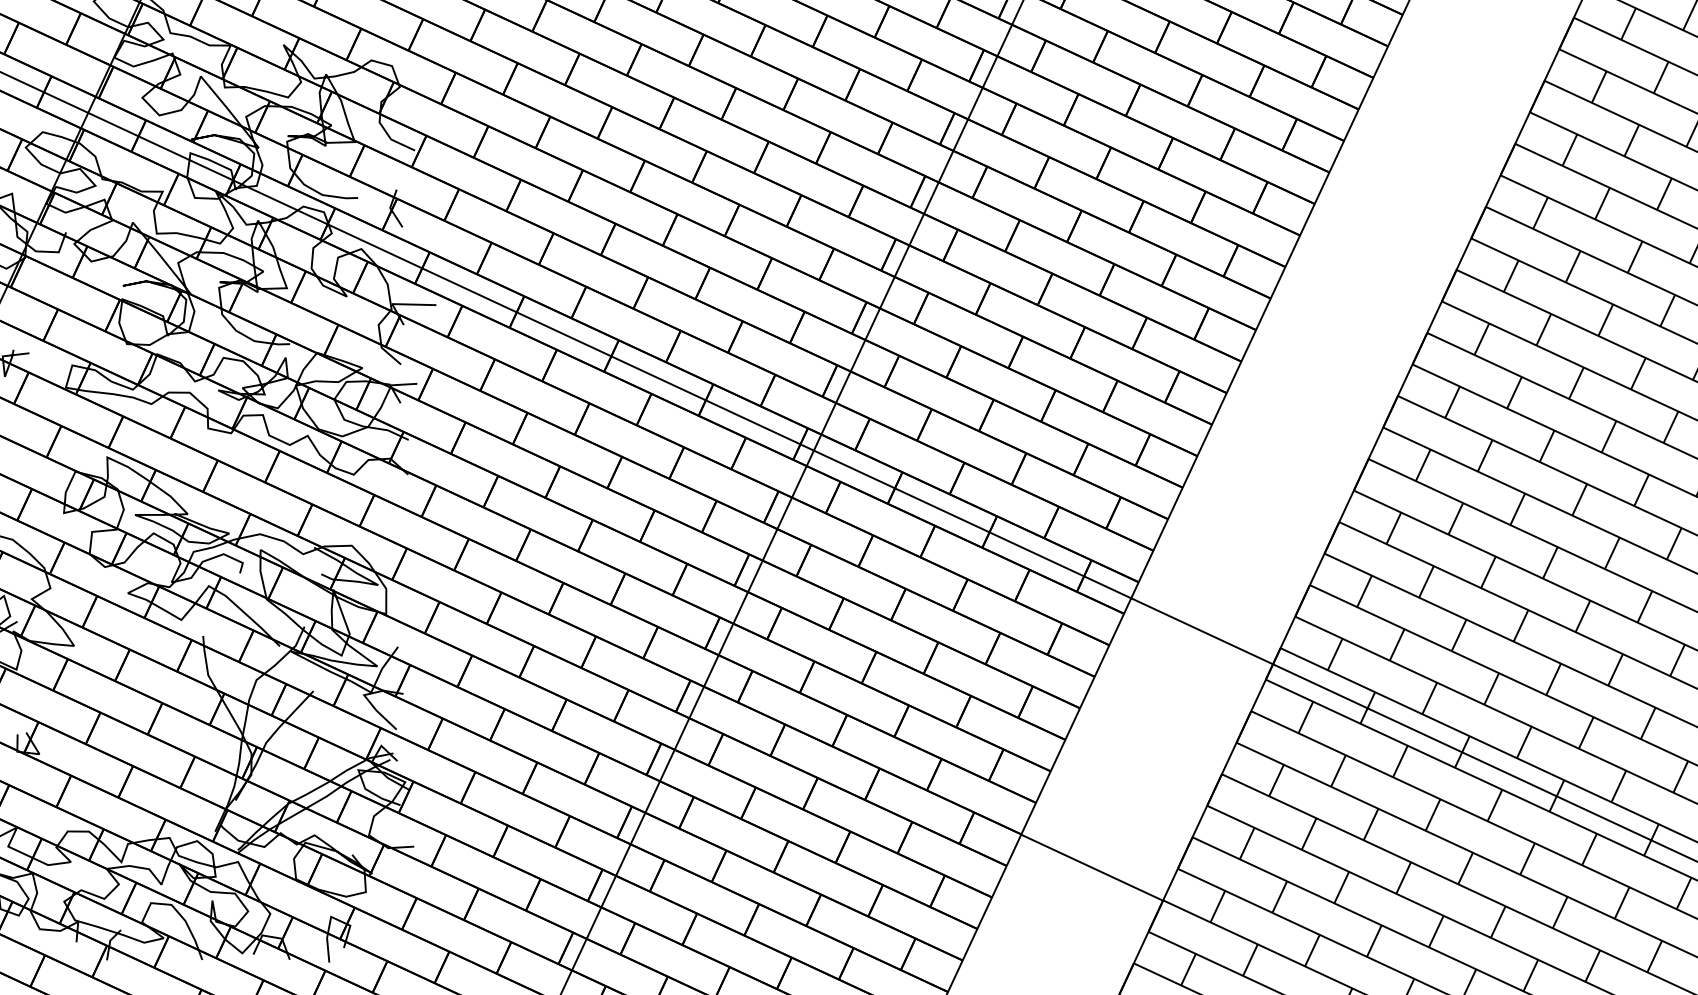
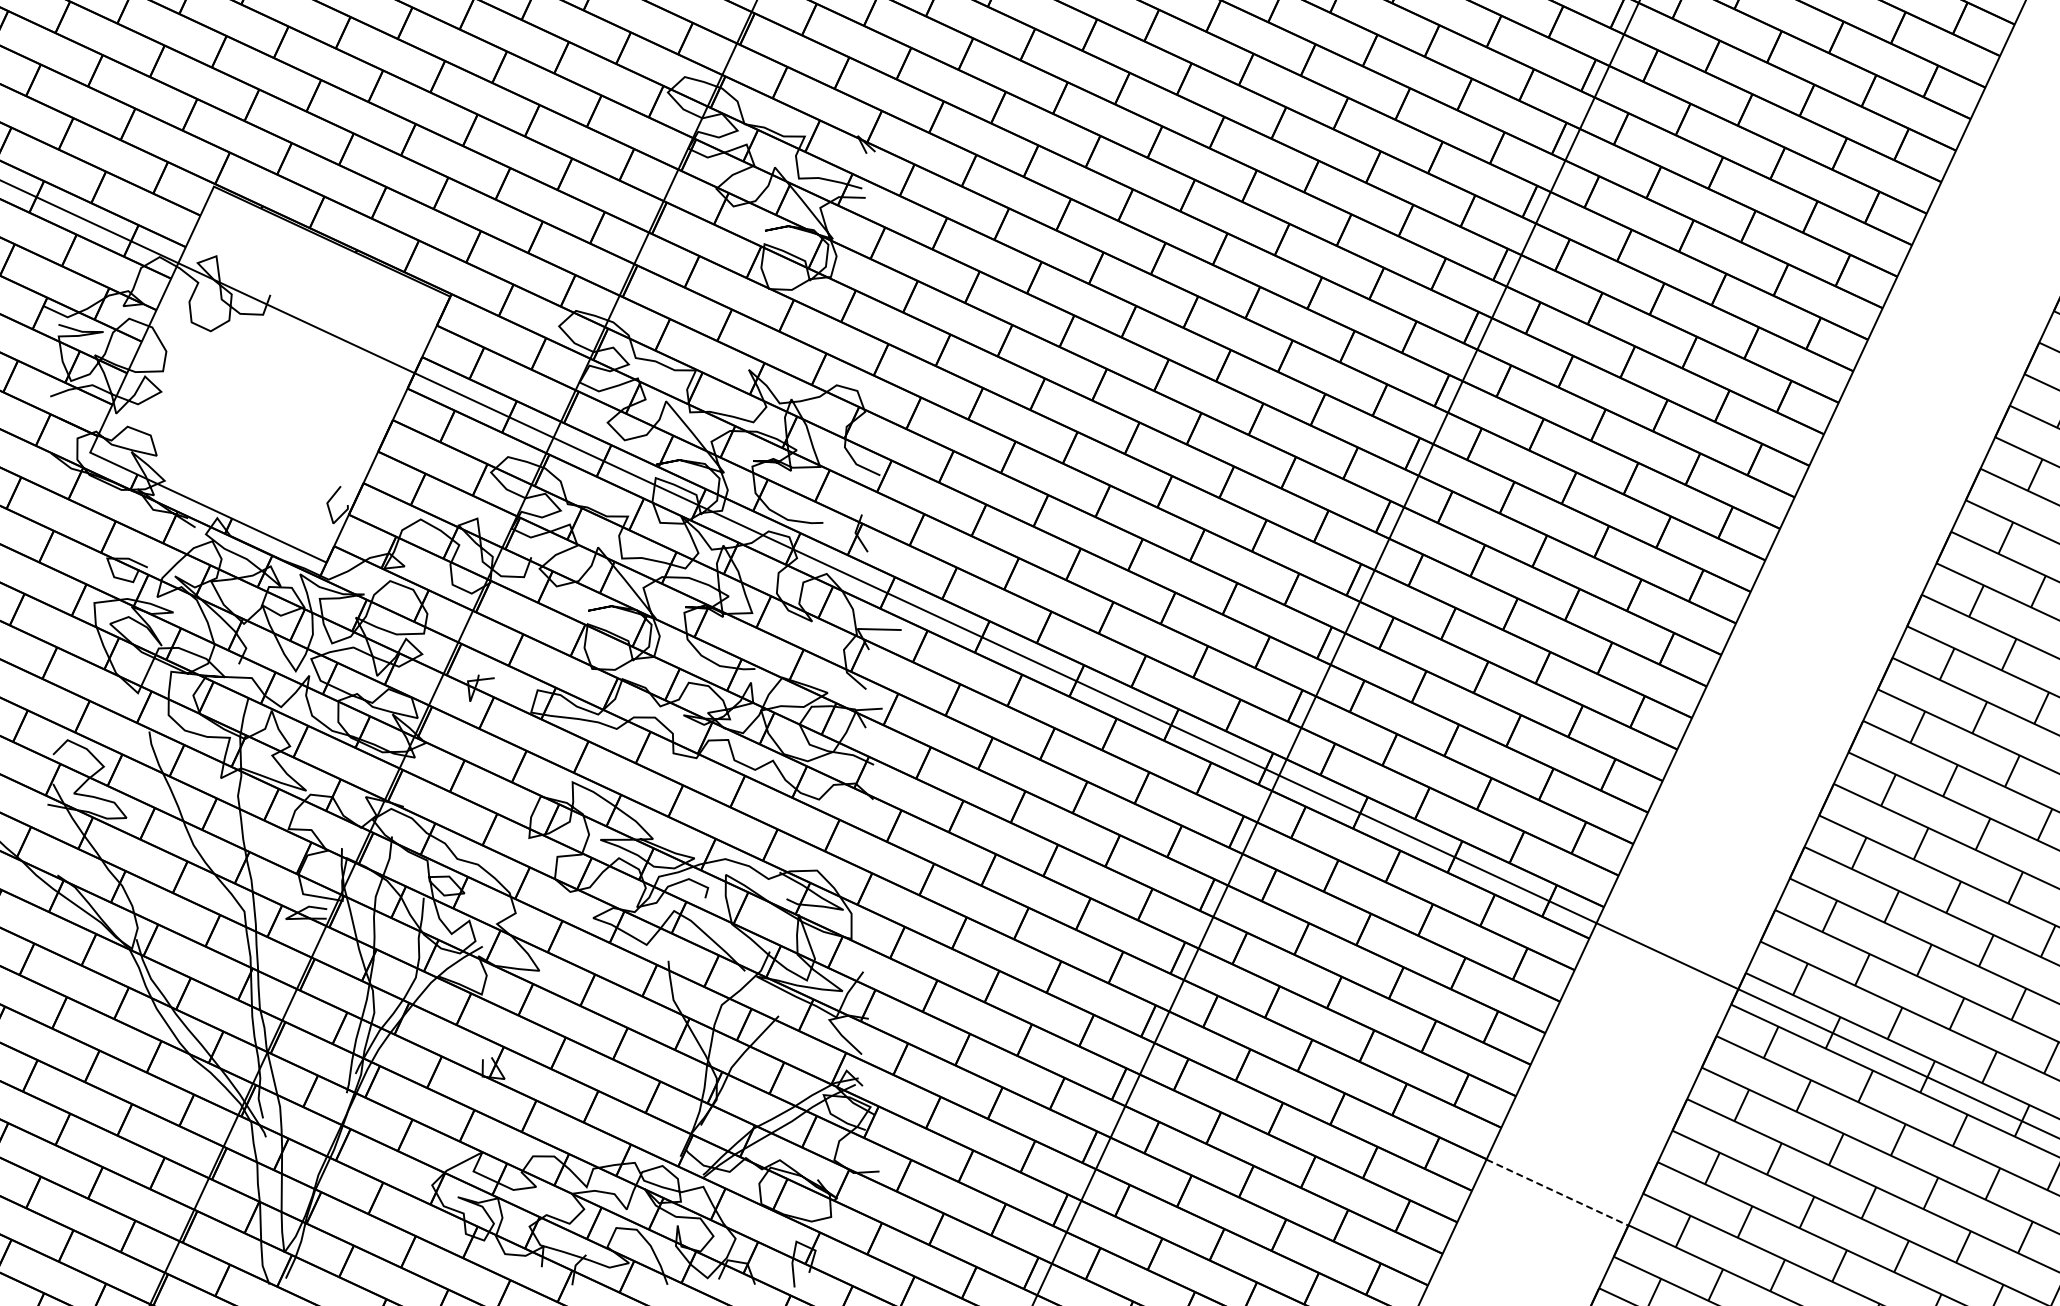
line: (1092, 867) -> (1557, 1192), solid -> dashed

